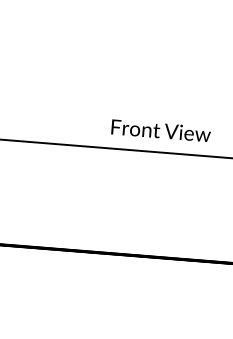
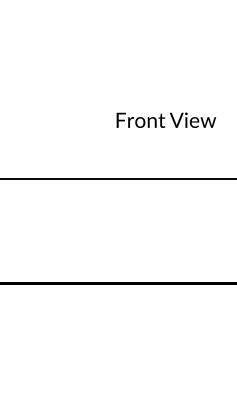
text: (160, 129) -> (165, 119), moved

